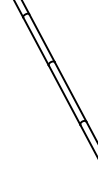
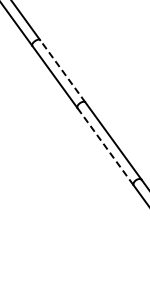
line: (41, 38) -> (62, 71), solid -> dashed
line: (64, 94) -> (105, 146), solid -> dashed

